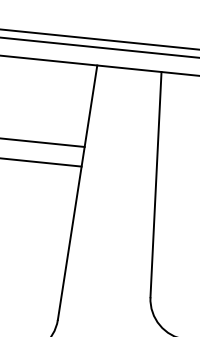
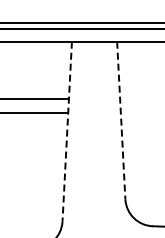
line: (156, 184) -> (121, 120), solid -> dashed
line: (77, 193) -> (67, 132), solid -> dashed

